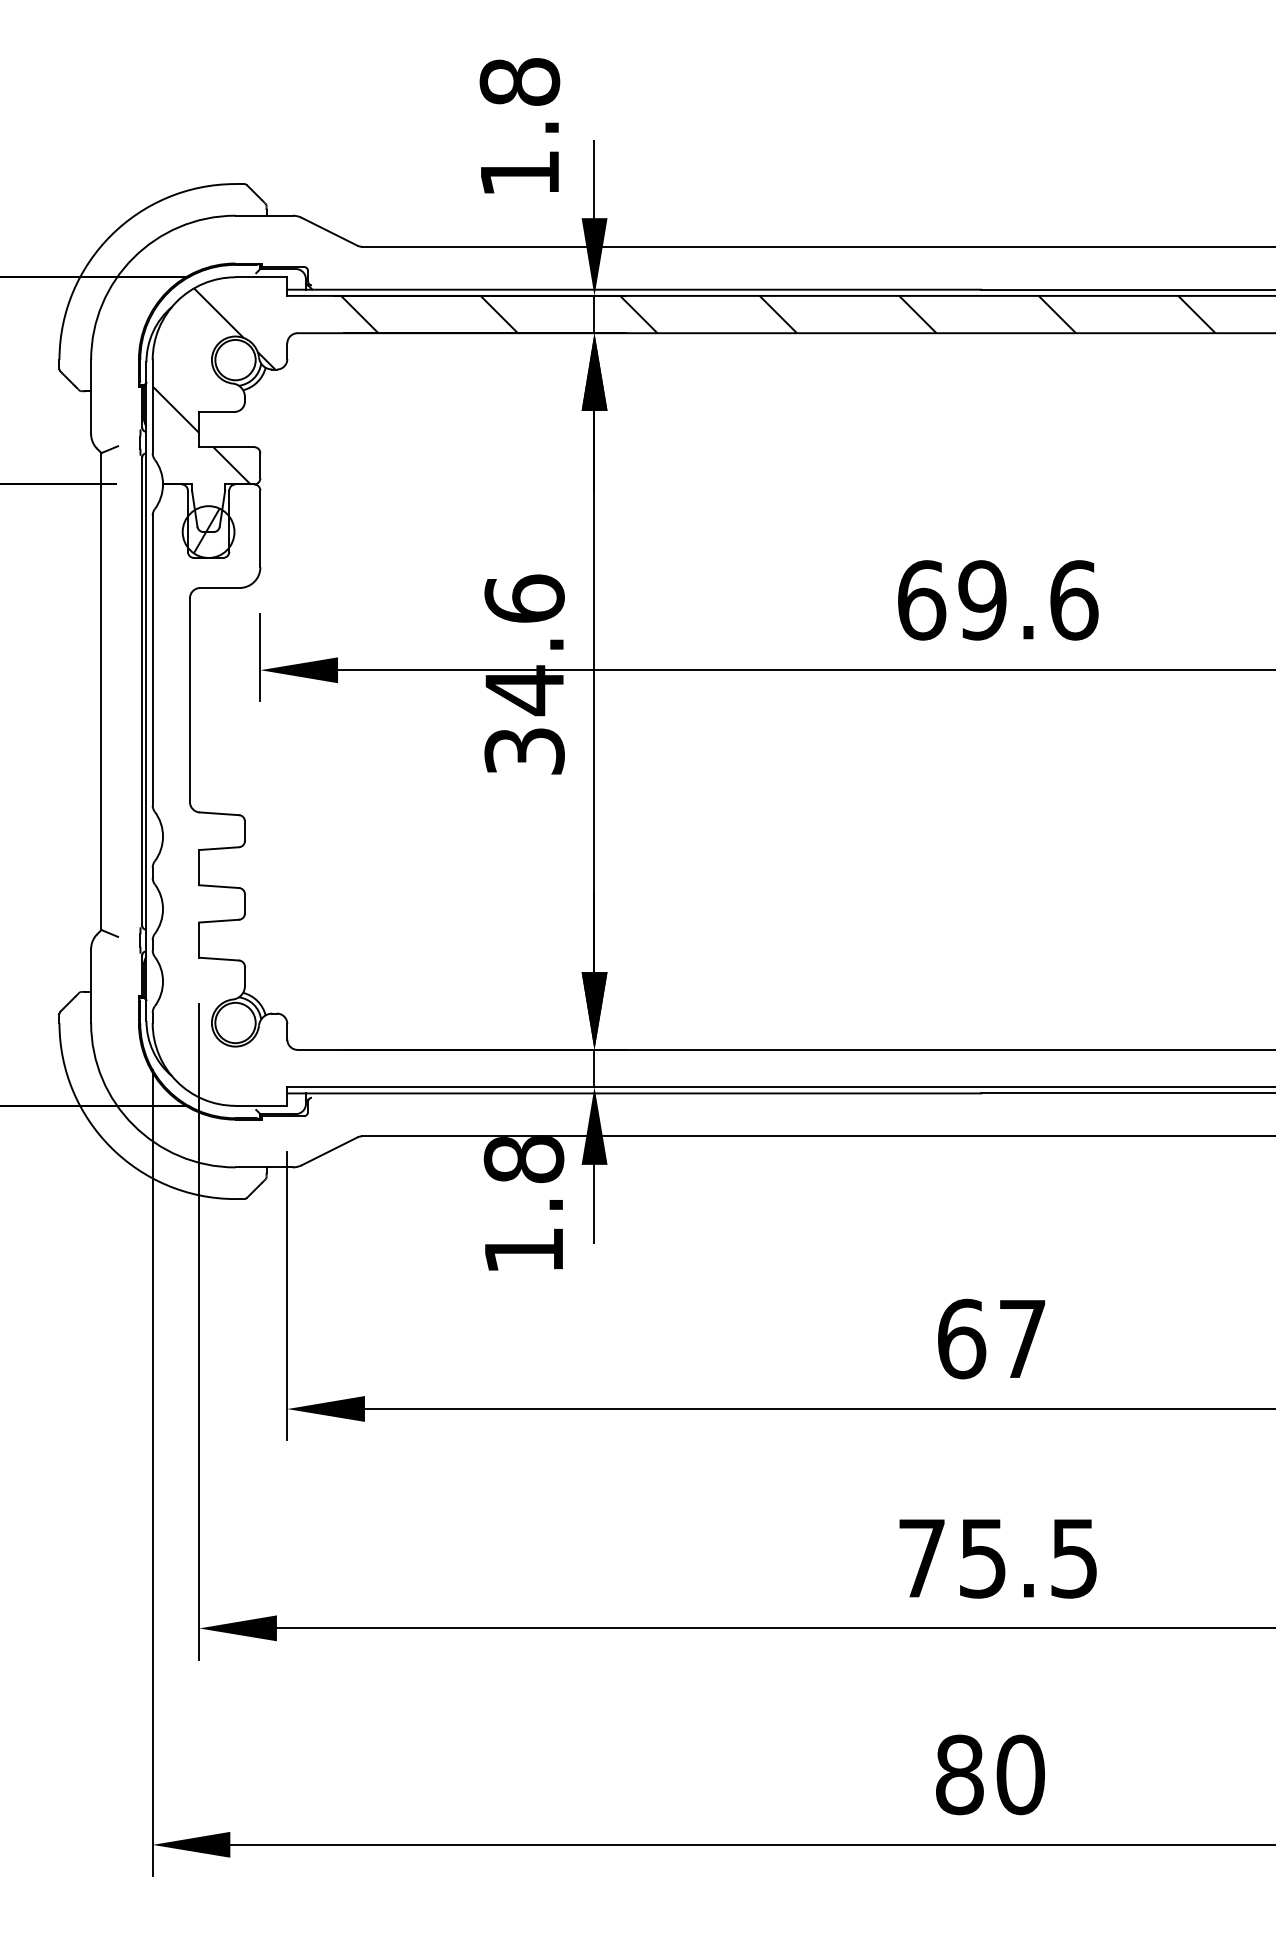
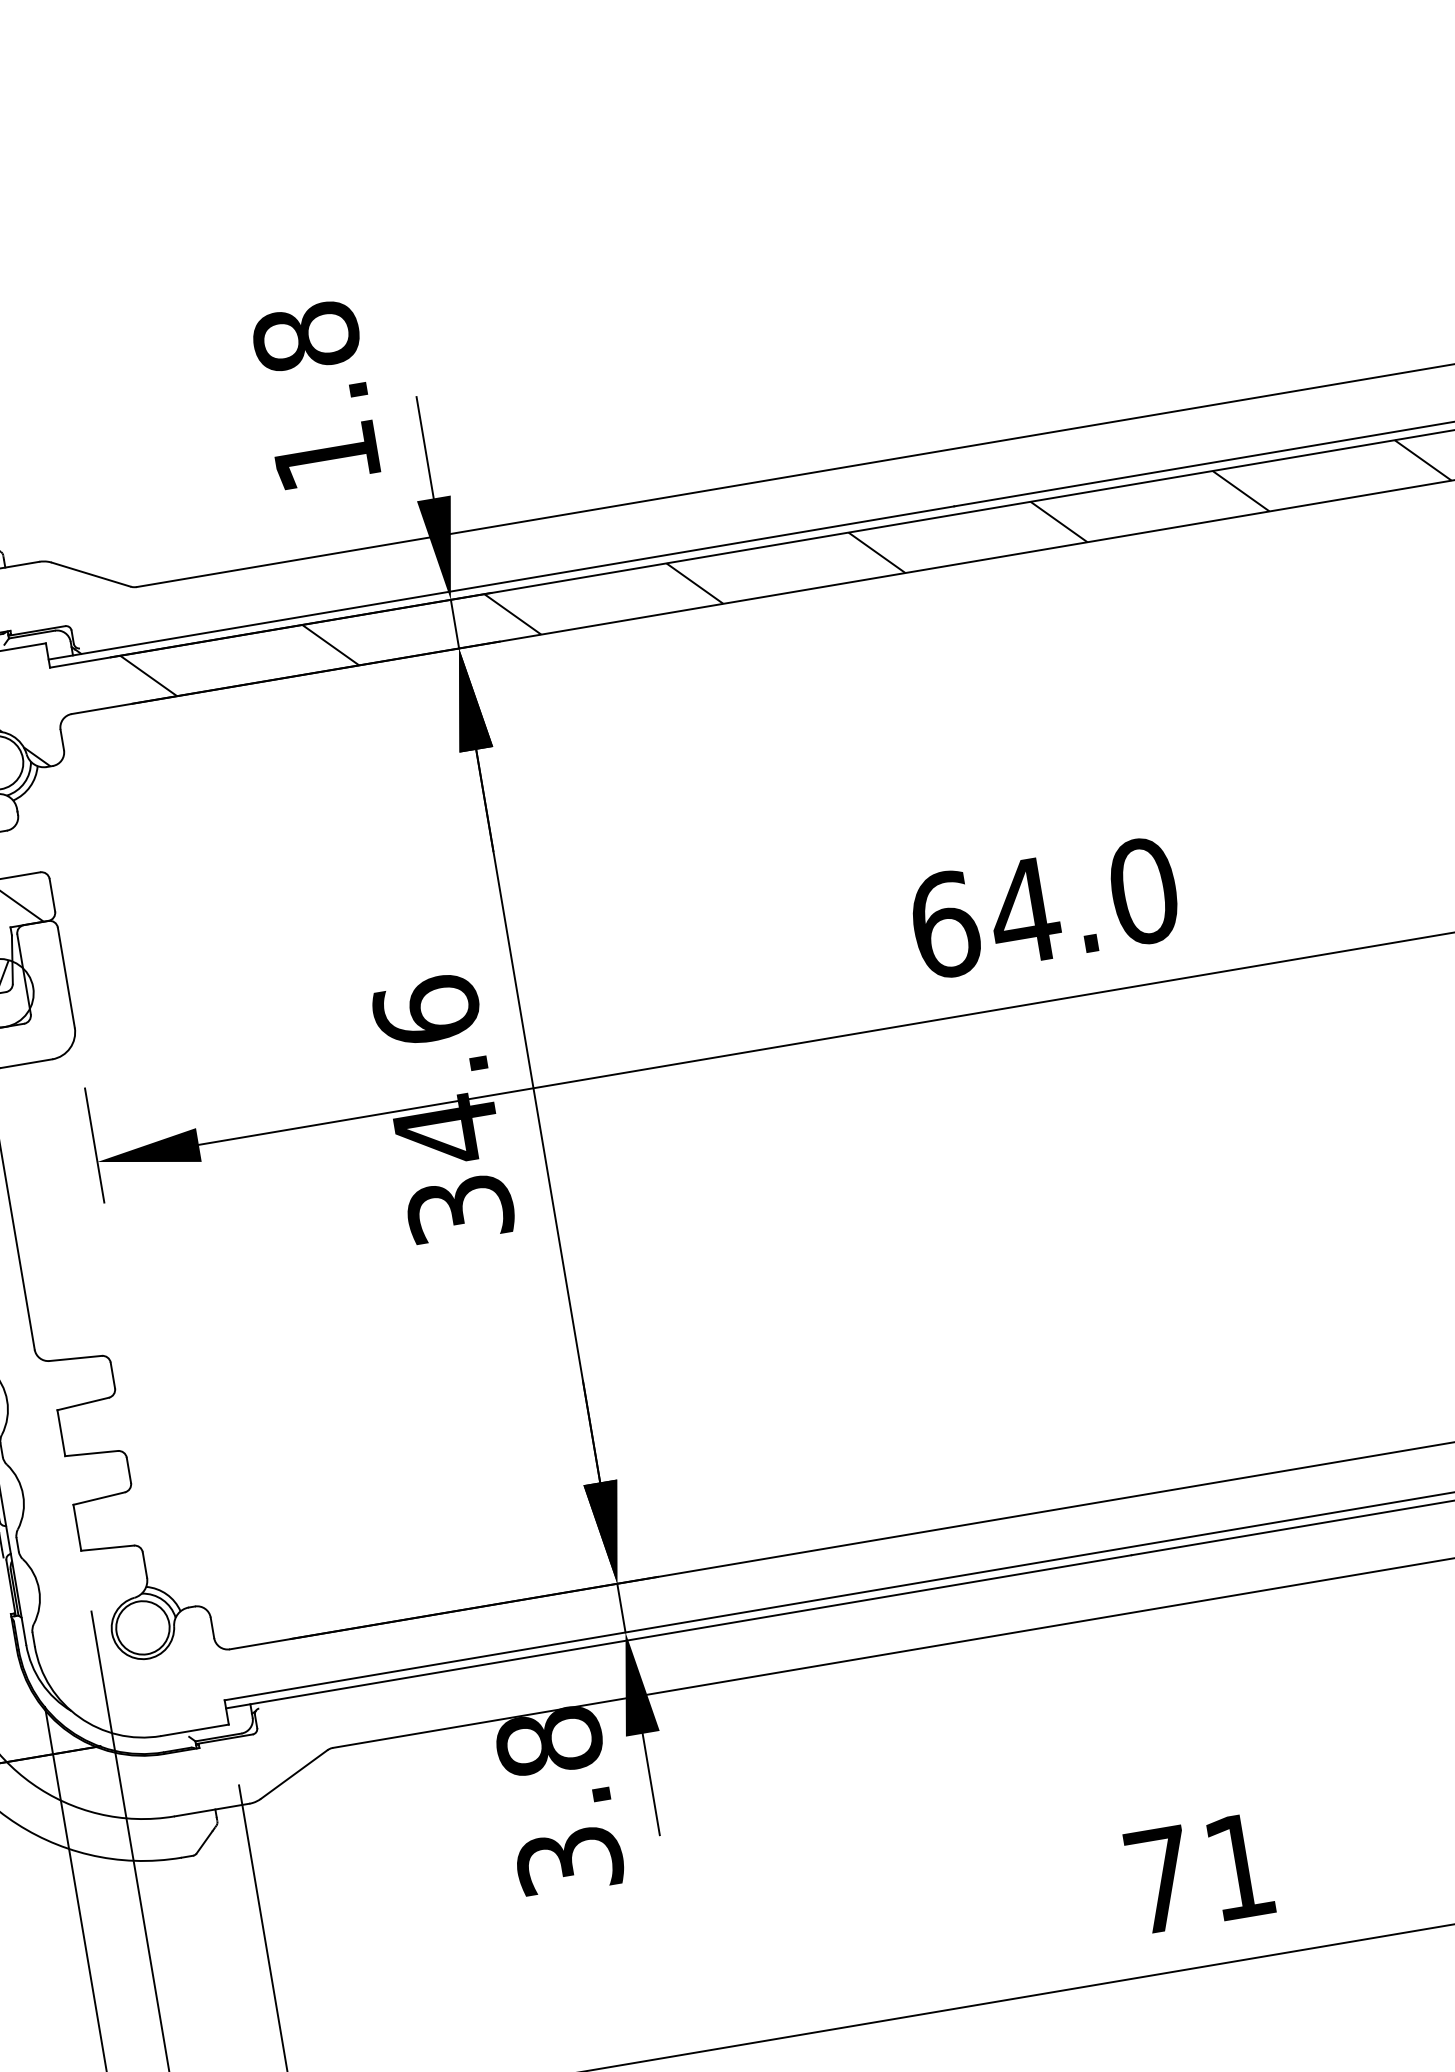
text: (1027, 600) -> (1083, 901), 69.6 -> 64.0
text: (523, 1250) -> (568, 1861), 1.8 -> 3.8
text: (991, 1338) -> (1199, 1872), 67 -> 71

